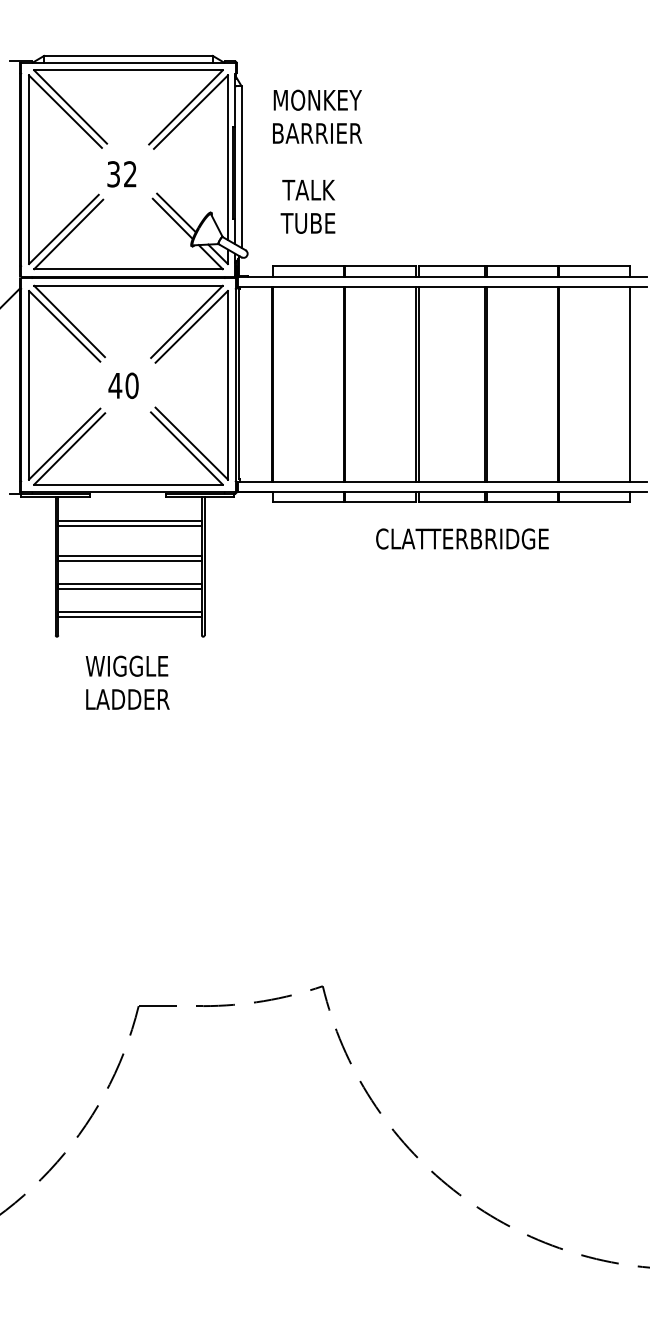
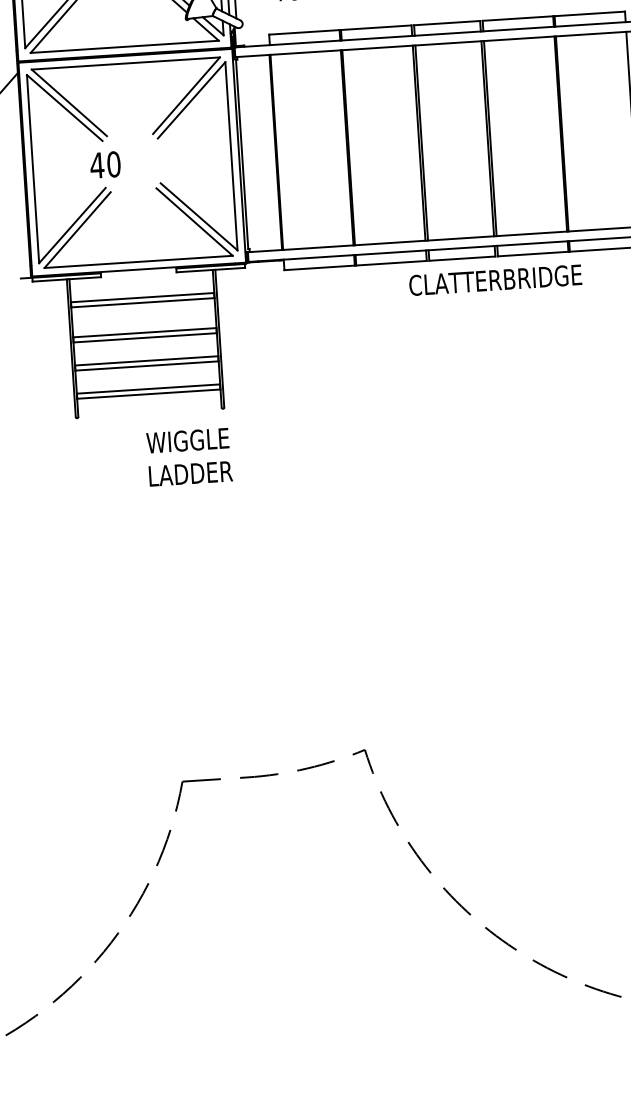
text: (123, 385) -> (105, 164), moved
text: (462, 538) -> (495, 279), moved
text: (127, 682) -> (189, 456), moved

